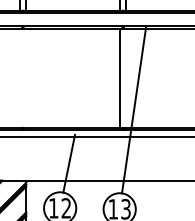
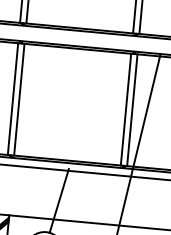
line: (20, 77) -> (13, 98), added
line: (25, 77) -> (19, 99), added
line: (125, 77) -> (131, 109), added

